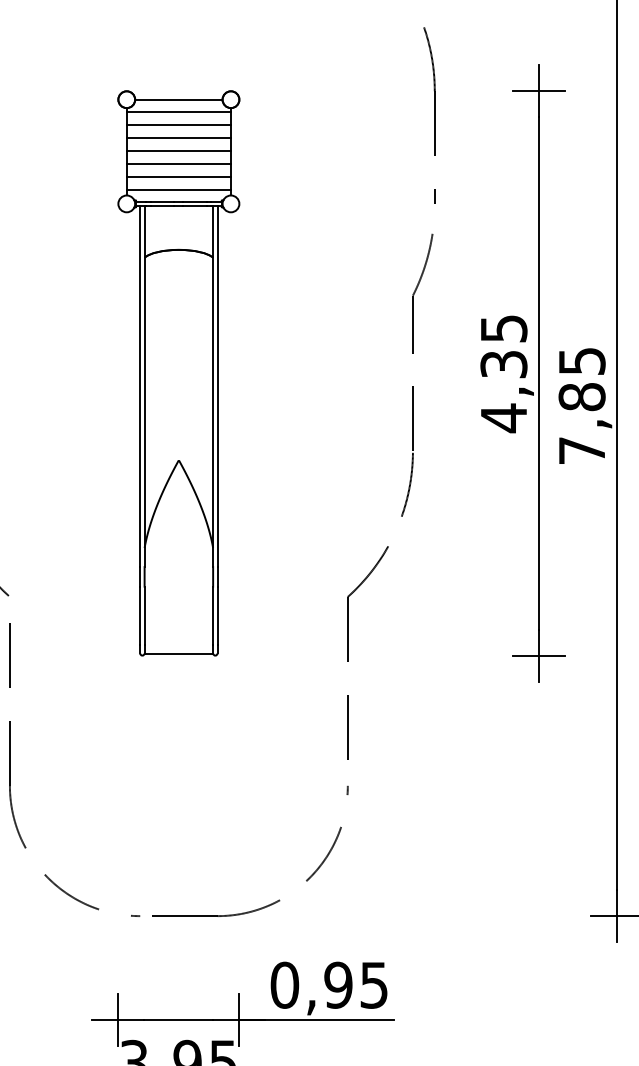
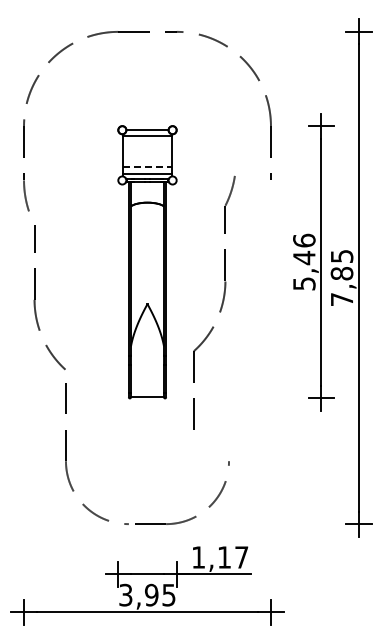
line: (178, 125) -> (147, 142), removed
line: (178, 137) -> (147, 148), removed
line: (178, 150) -> (147, 154), removed
line: (178, 164) -> (147, 161), removed
line: (178, 176) -> (147, 167), solid -> dashed
text: (504, 373) -> (304, 262), 4,35 -> 5,46
part: (404, 498) -> (221, 303), moved
text: (328, 985) -> (219, 557), 0,95 -> 1,17

